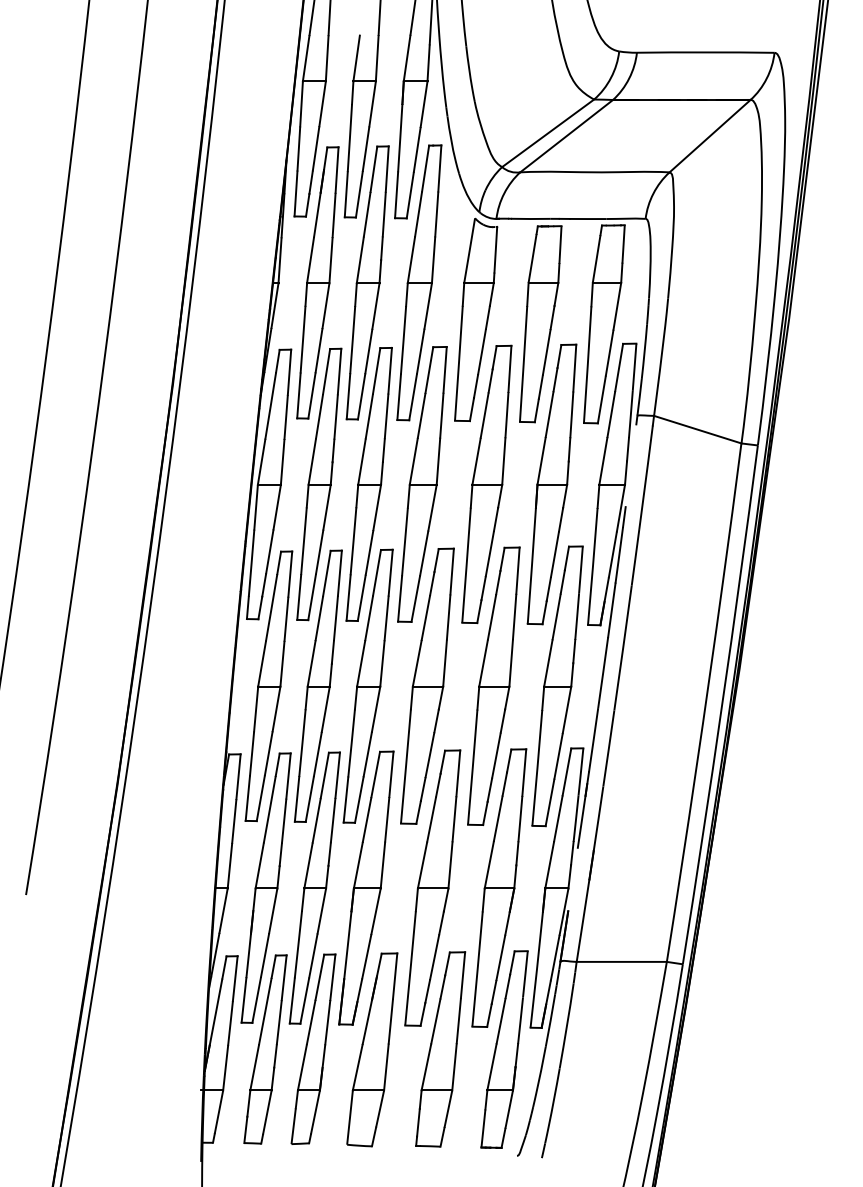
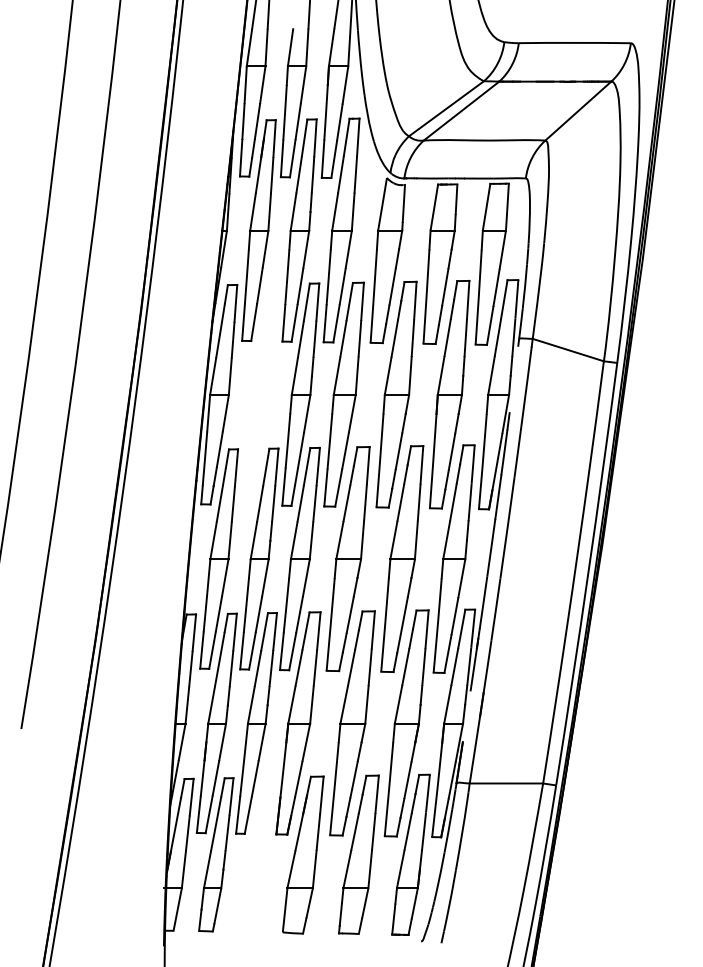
part: (319, 484) -> (260, 394), removed
part: (313, 1048) -> (255, 854), removed

